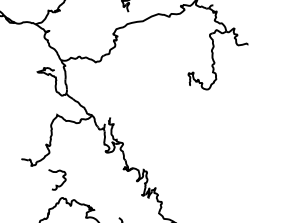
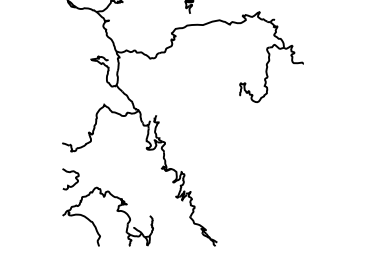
curve: (62, 178) -> (75, 179), moved

